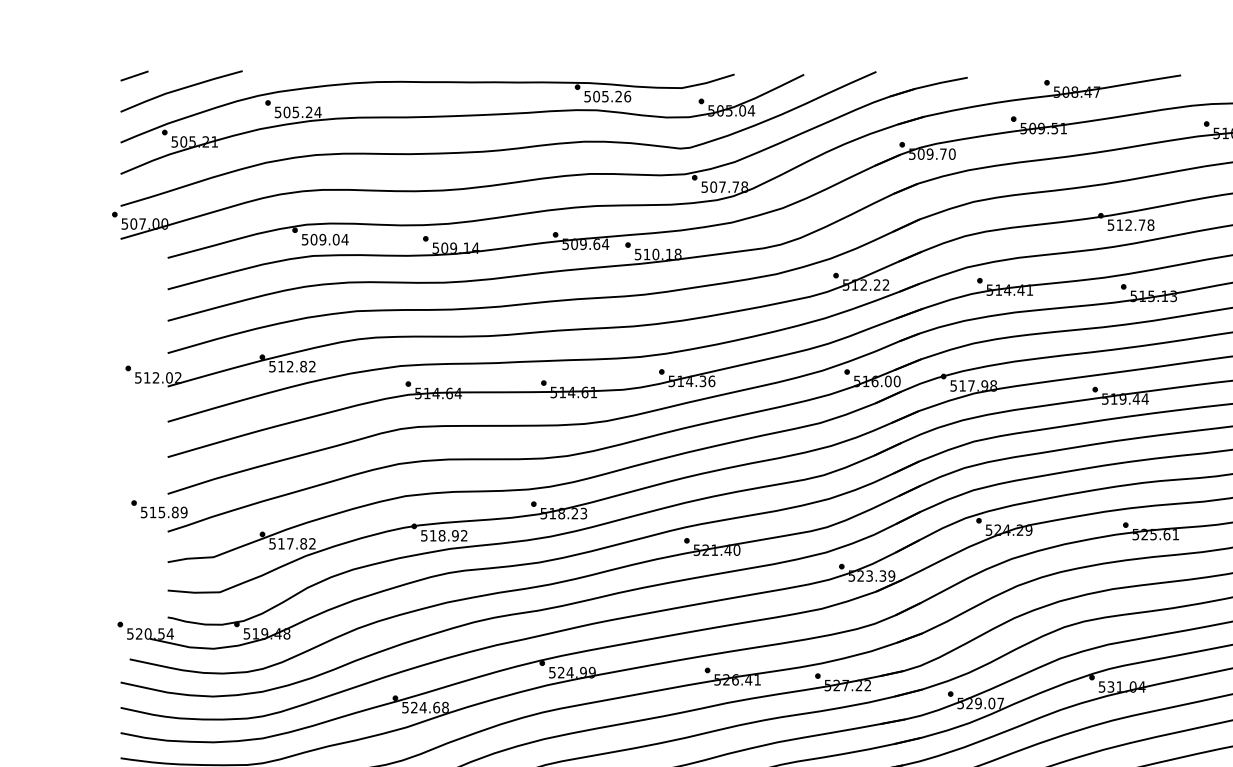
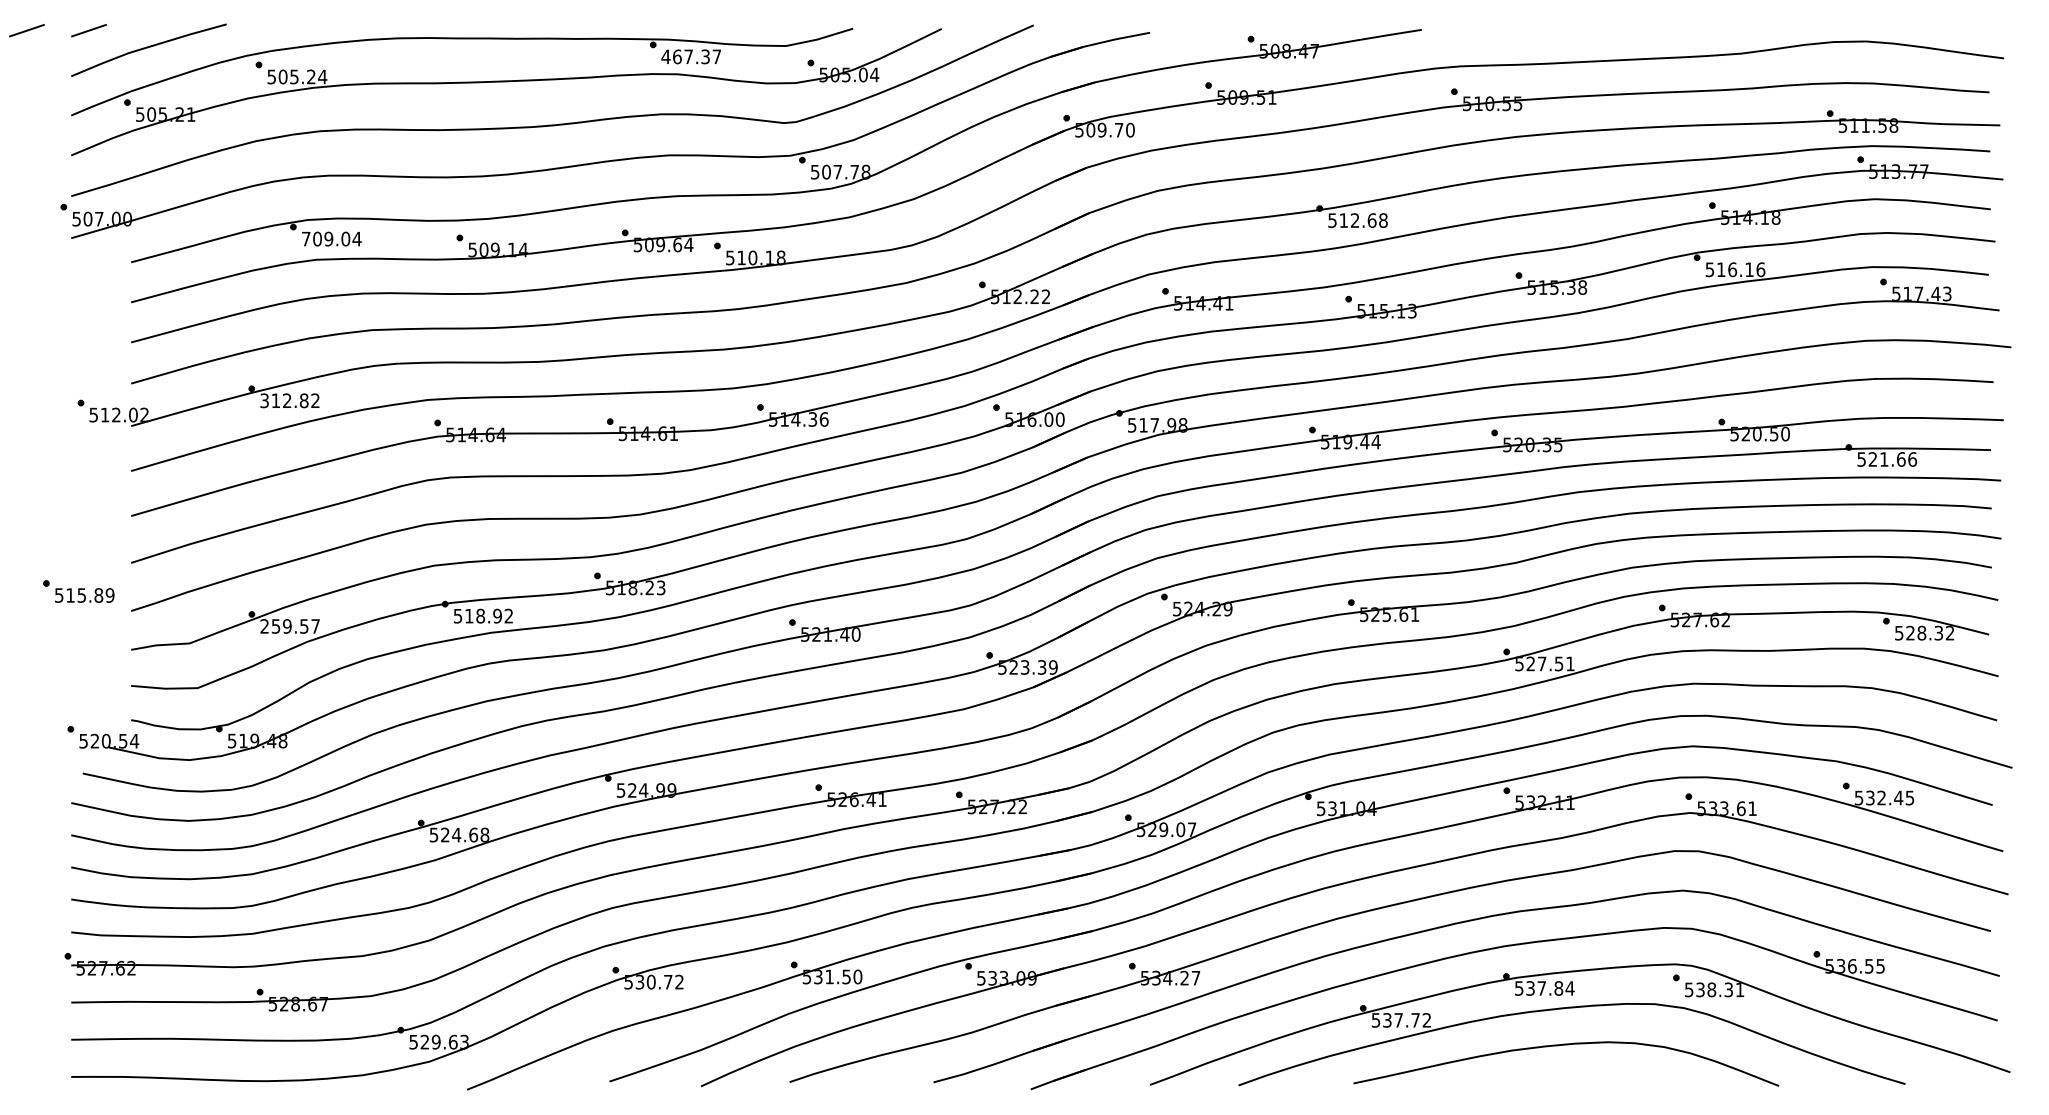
line: (85, 75) -> (26, 30), added
text: (607, 96) -> (691, 56), 505.26 -> 467.37
text: (1141, 225) -> (1371, 220), 512.78 -> 512.68
text: (305, 240) -> (306, 239), 509.04 -> 709.04
text: (272, 366) -> (264, 400), 512.82 -> 312.82
part: (159, 509) -> (78, 591), moved
text: (292, 543) -> (289, 626), 517.82 -> 259.57

